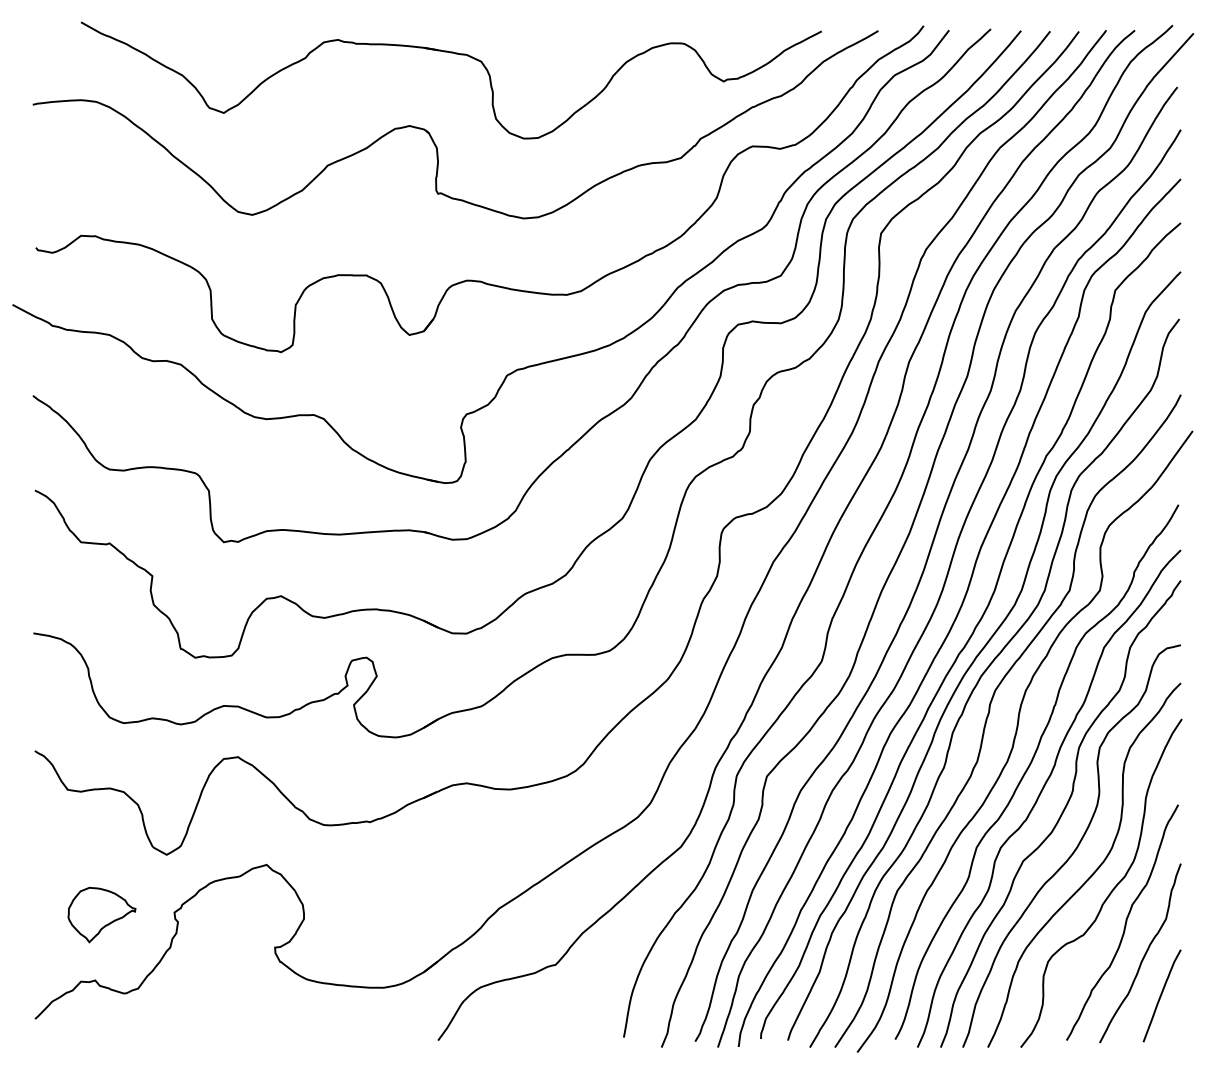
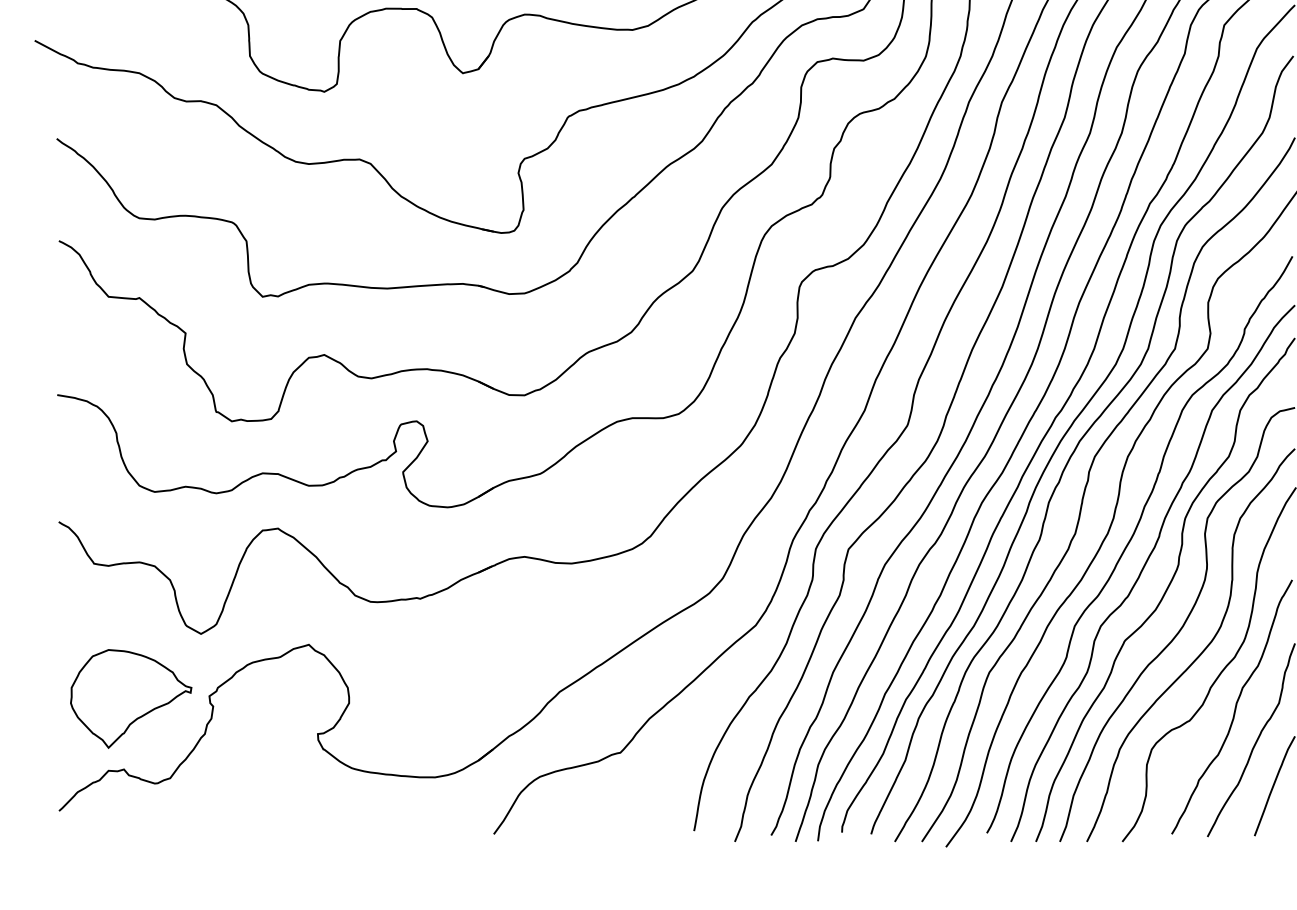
part: (101, 914) -> (130, 698), size x1.67

